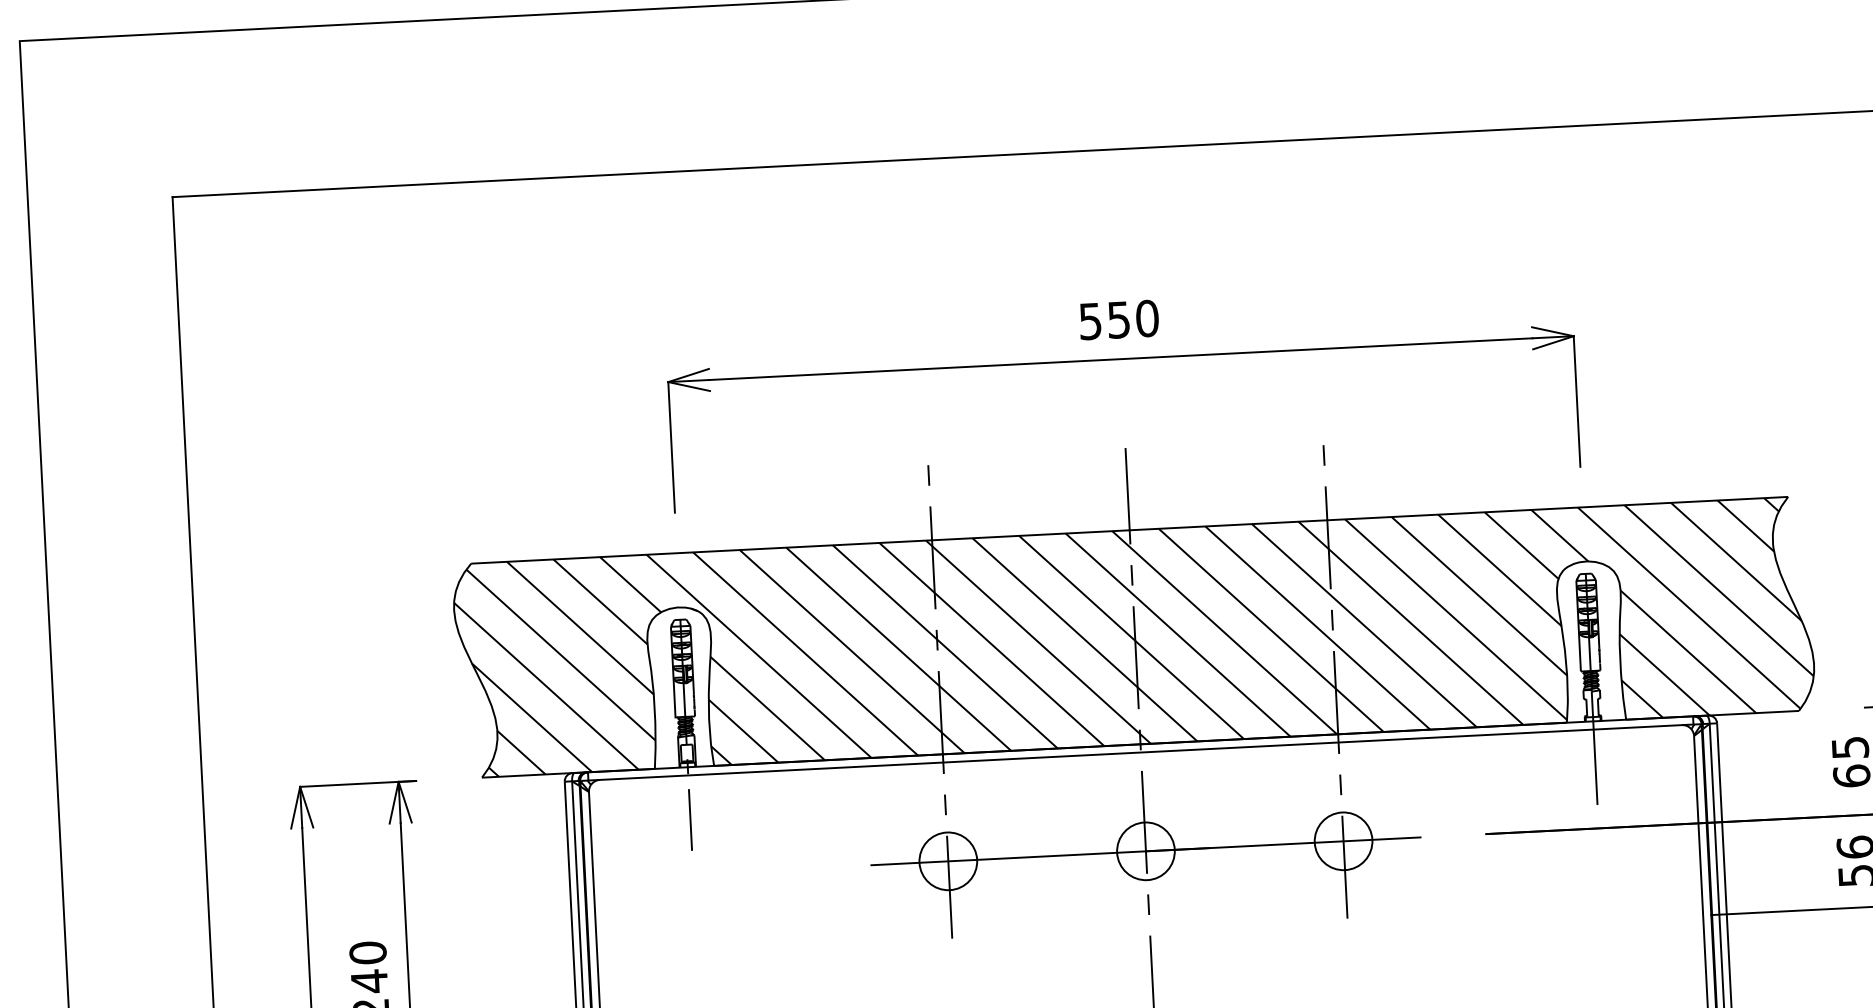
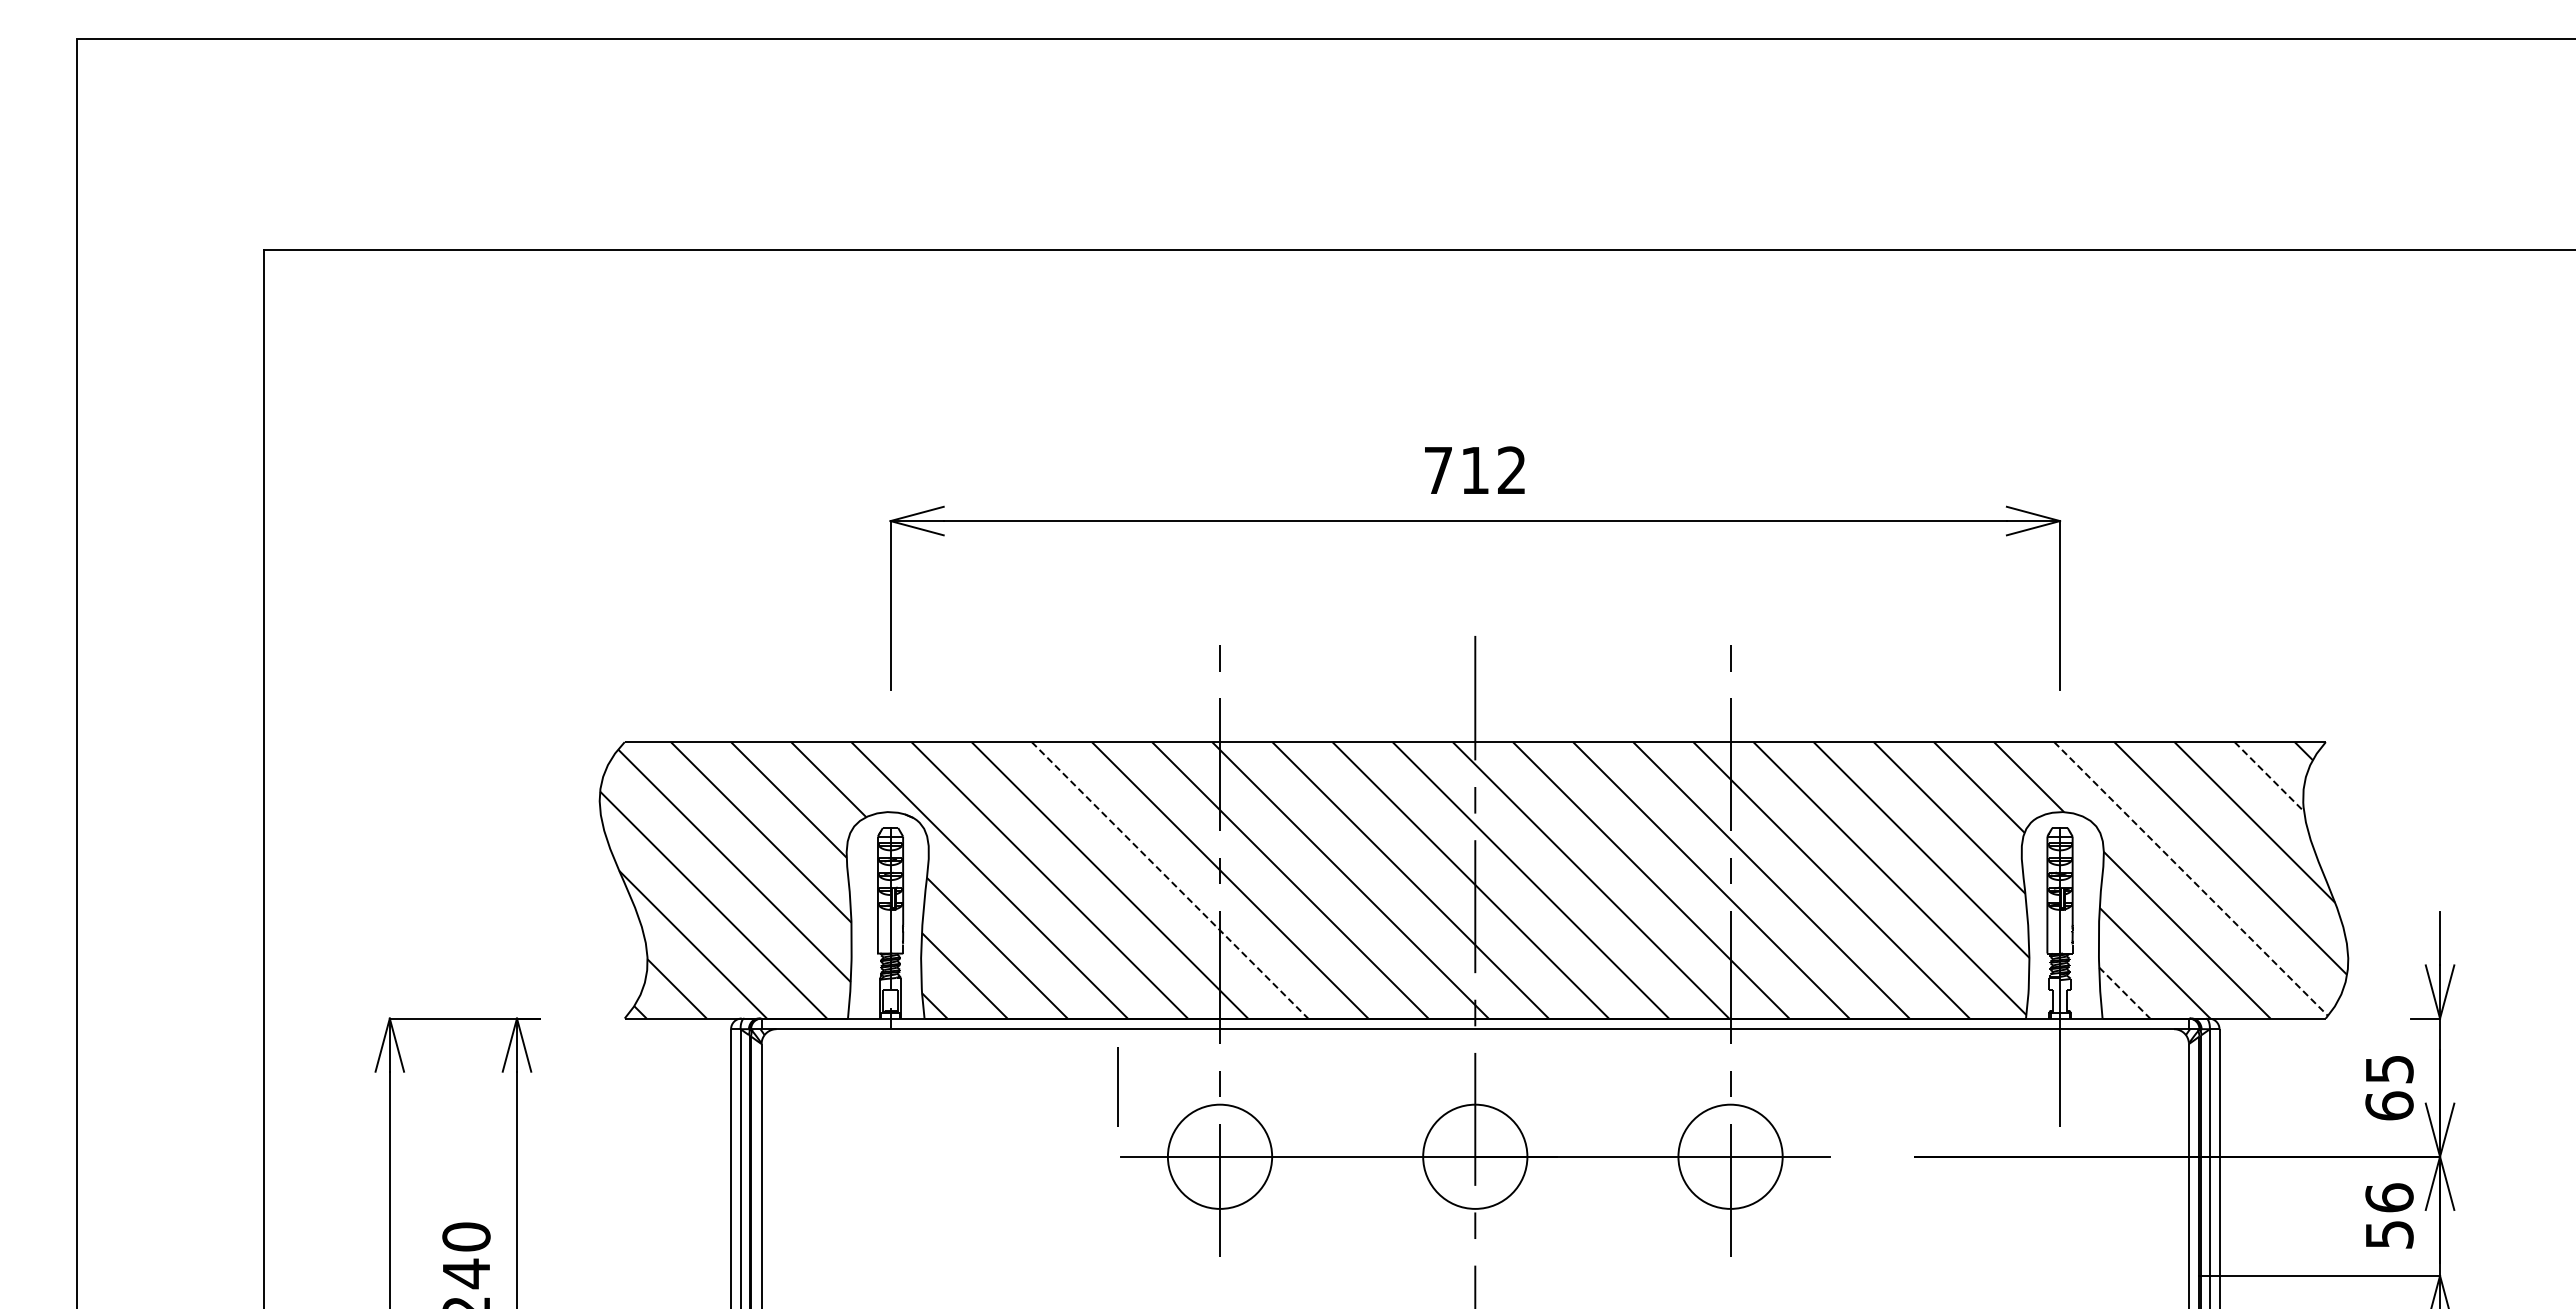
text: (1119, 319) -> (1475, 470), 550 -> 712
line: (1745, 526) -> (2269, 777), solid -> dashed
line: (1689, 607) -> (2191, 878), solid -> dashed
line: (899, 649) -> (1170, 880), solid -> dashed
line: (1642, 699) -> (2125, 993), solid -> dashed
line: (690, 819) -> (1117, 1086), moved
circle: (1343, 841) -> (1730, 1156), size x1.4
circle: (1146, 851) -> (1475, 1156), size x1.4
circle: (947, 861) -> (1219, 1156), size x1.4

